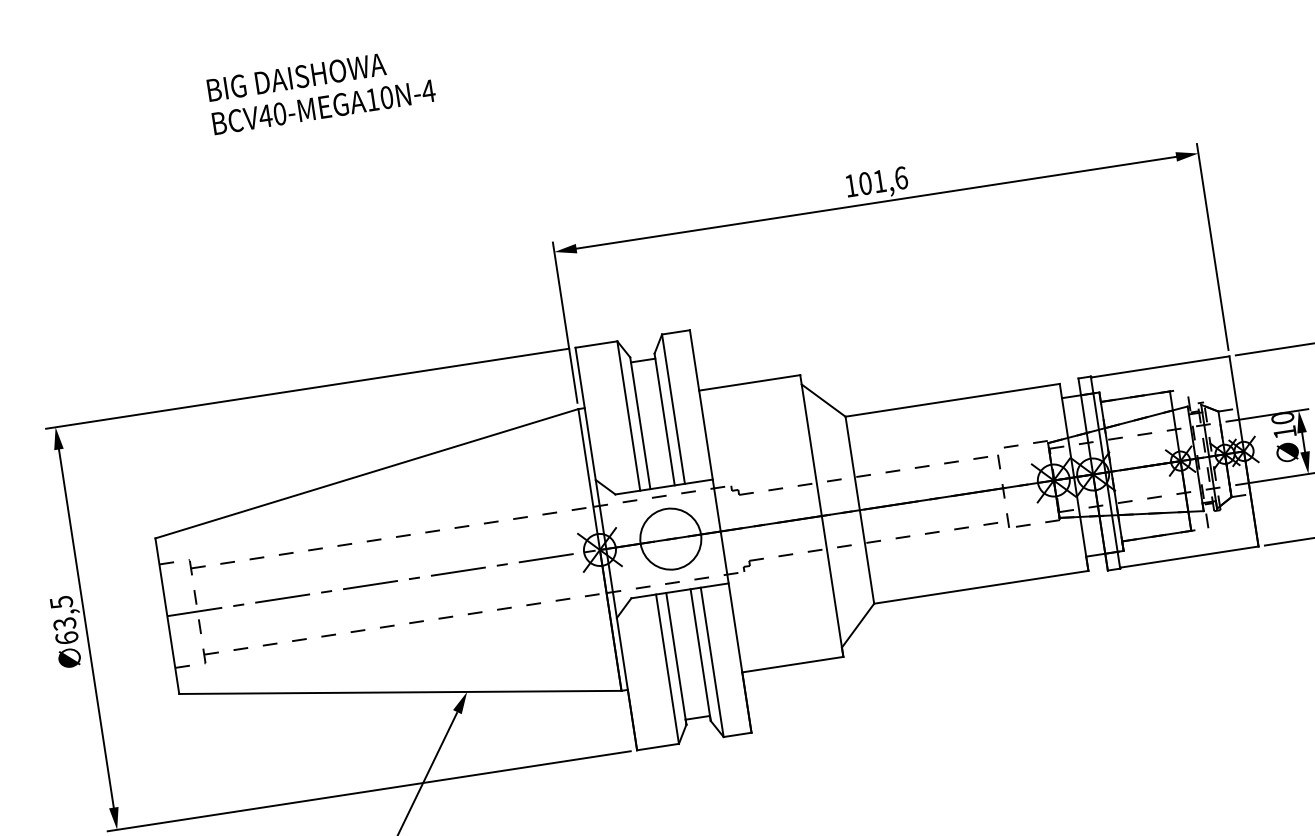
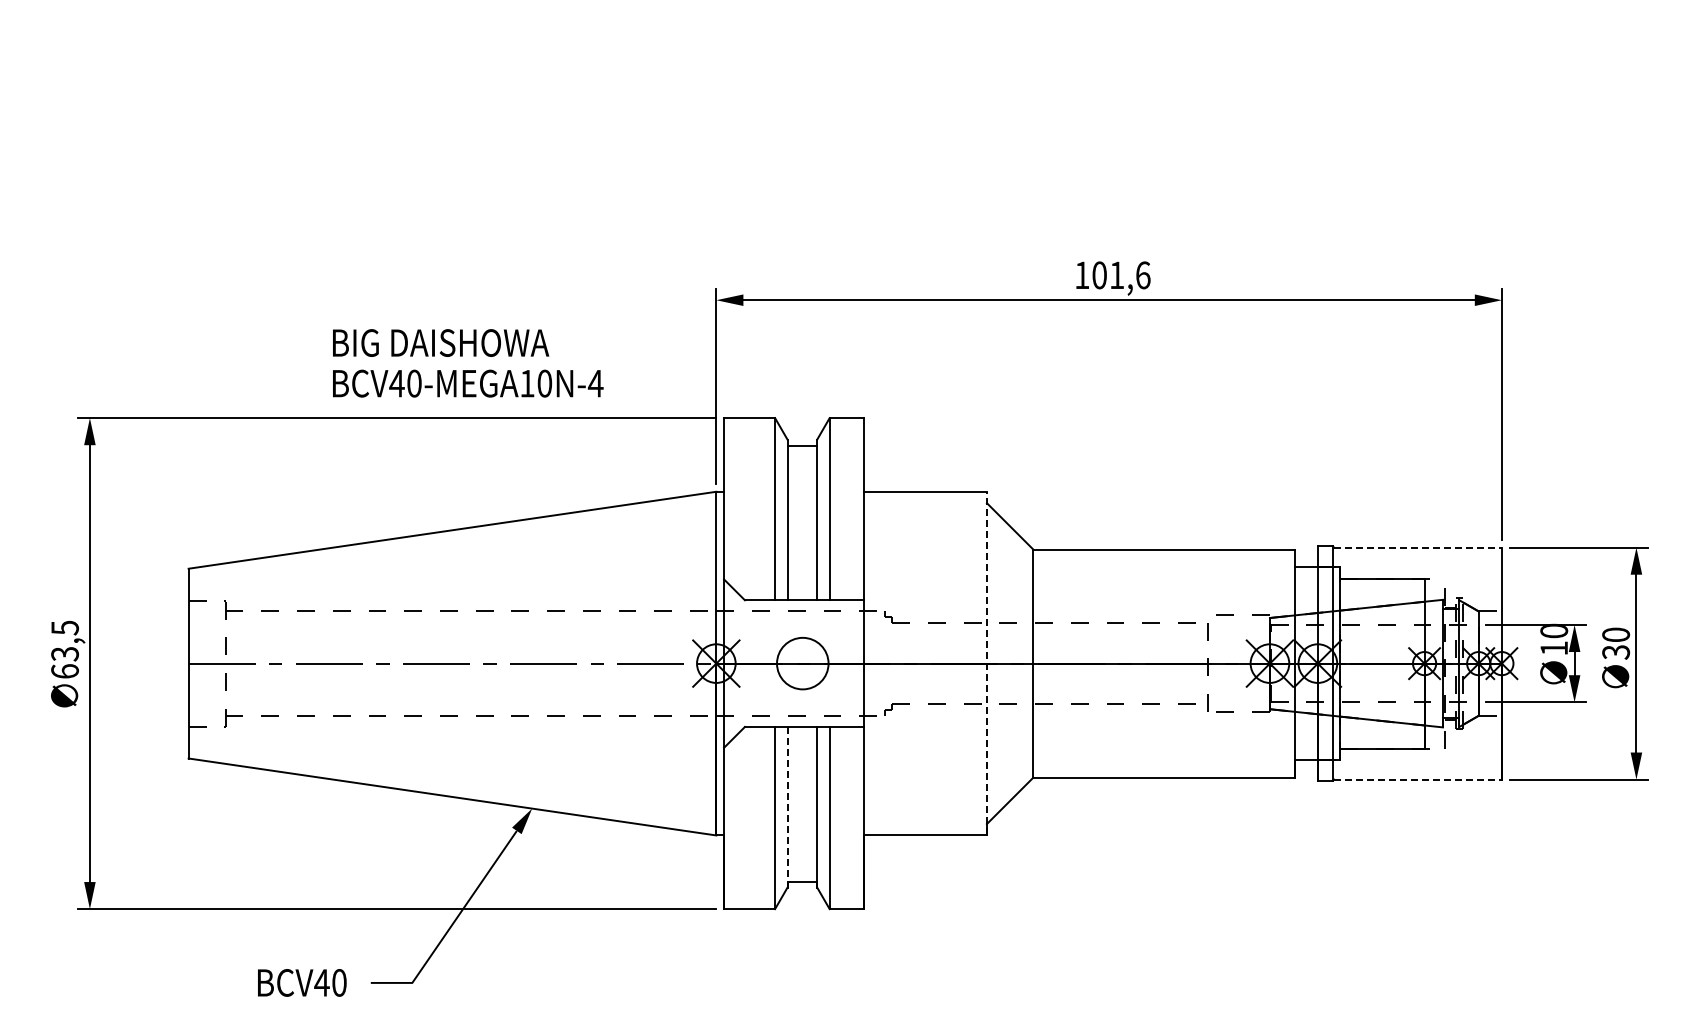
text: (321, 90) -> (468, 363), moved
line: (1161, 366) -> (1418, 547), solid -> dashed
line: (821, 515) -> (986, 663), solid -> dashed
circle: (670, 539) -> (802, 663), size x0.7
line: (1190, 556) -> (1418, 779), solid -> dashed
line: (676, 658) -> (787, 806), solid -> dashed

